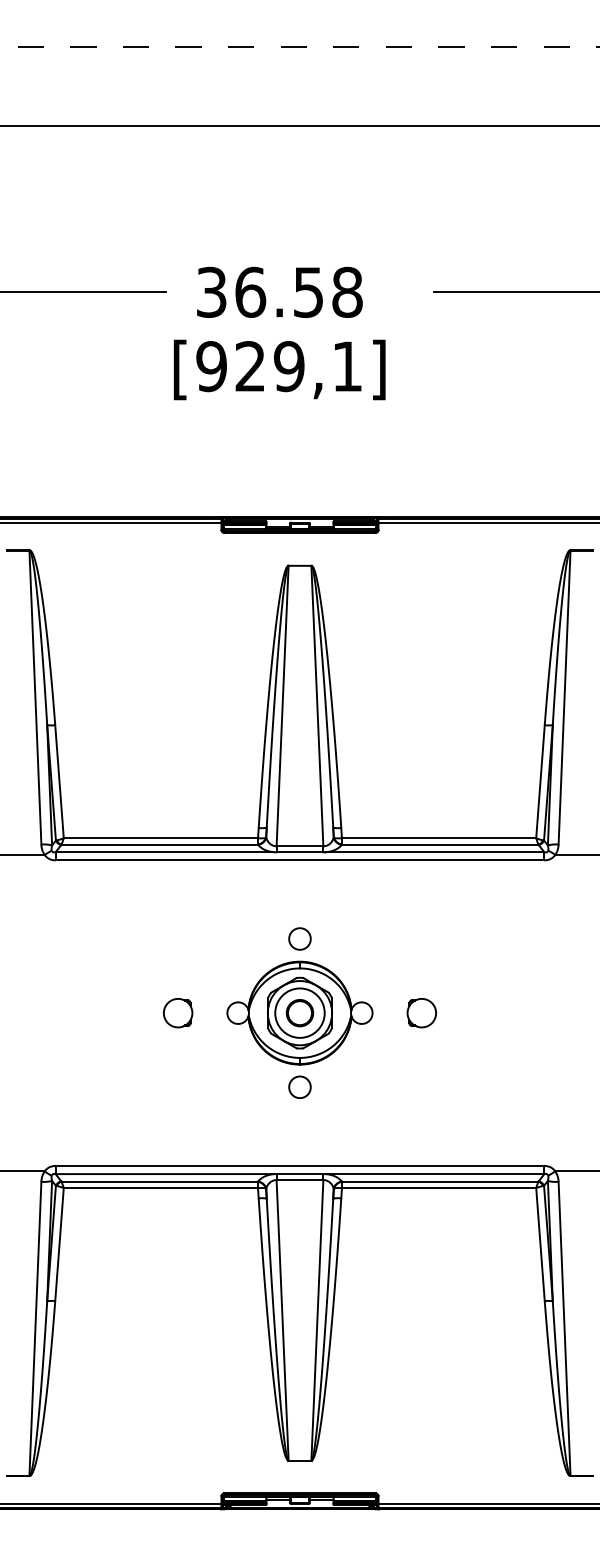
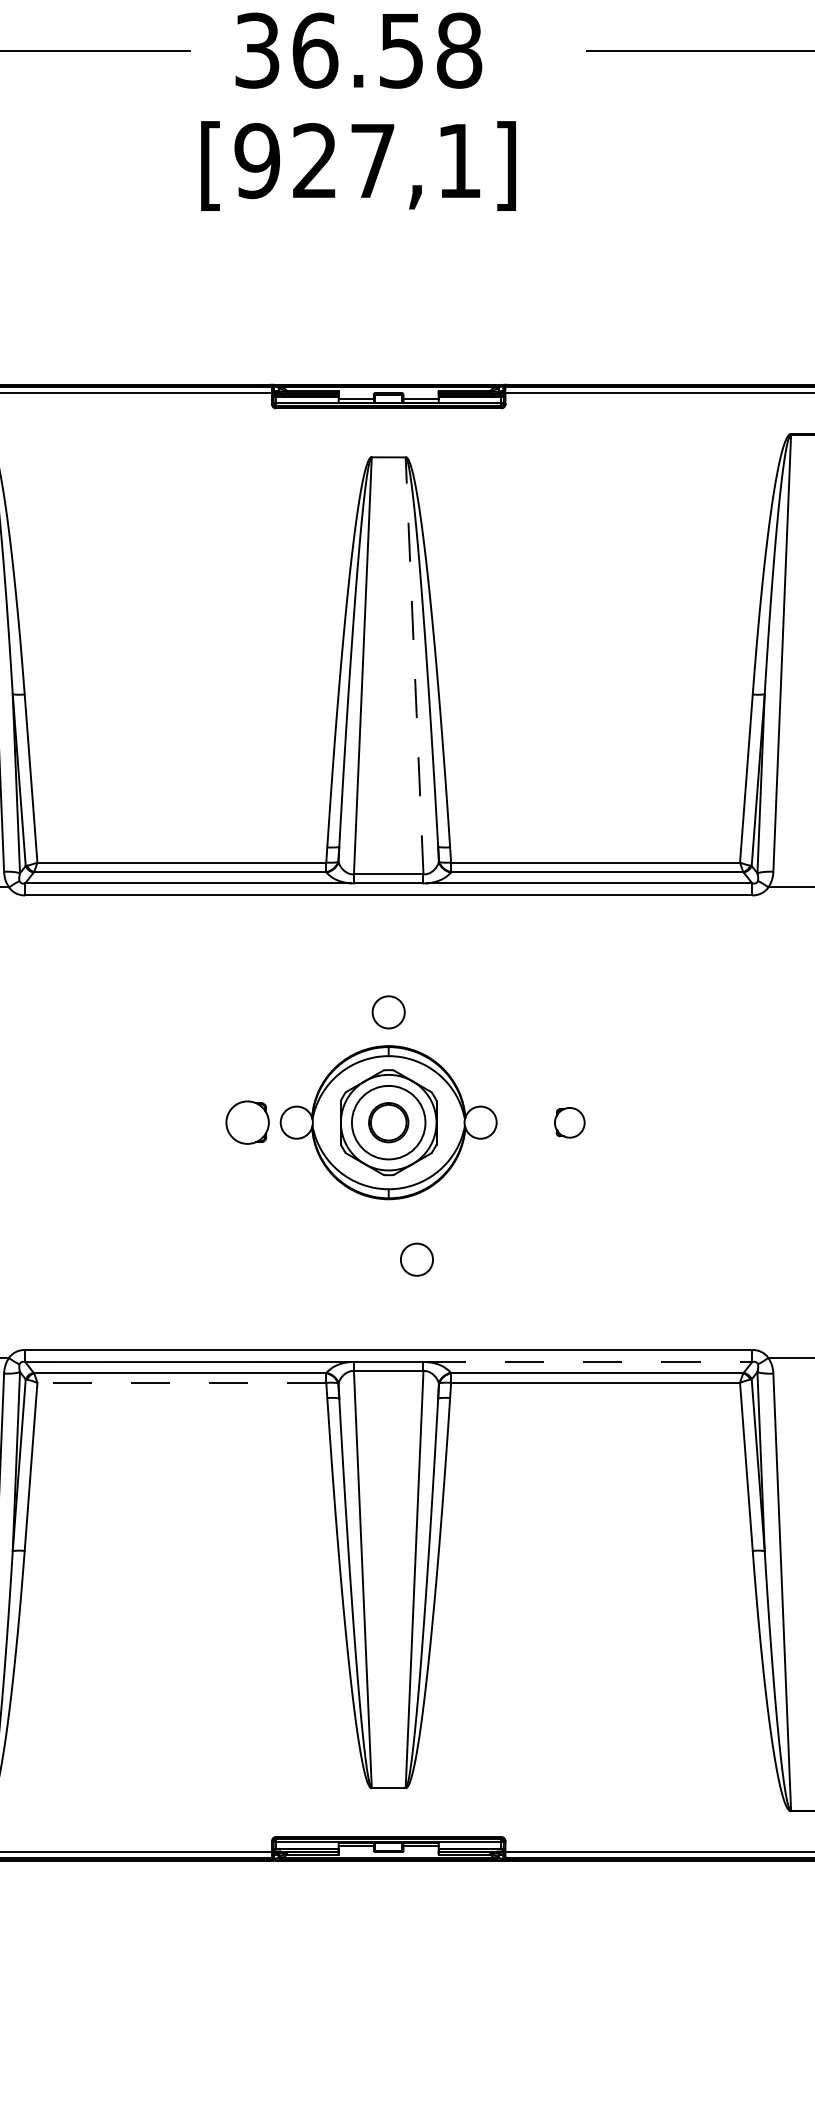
text: (289, 366) -> (373, 160), [929,1] -> [927,1]
line: (317, 705) -> (414, 665), solid -> dashed
part: (178, 1013) -> (248, 1123), moved
part: (421, 1013) -> (569, 1123), size x0.7
circle: (299, 1086) -> (416, 1258), moved
line: (435, 1174) -> (590, 1362), solid -> dashed
line: (160, 1188) -> (181, 1383), solid -> dashed

